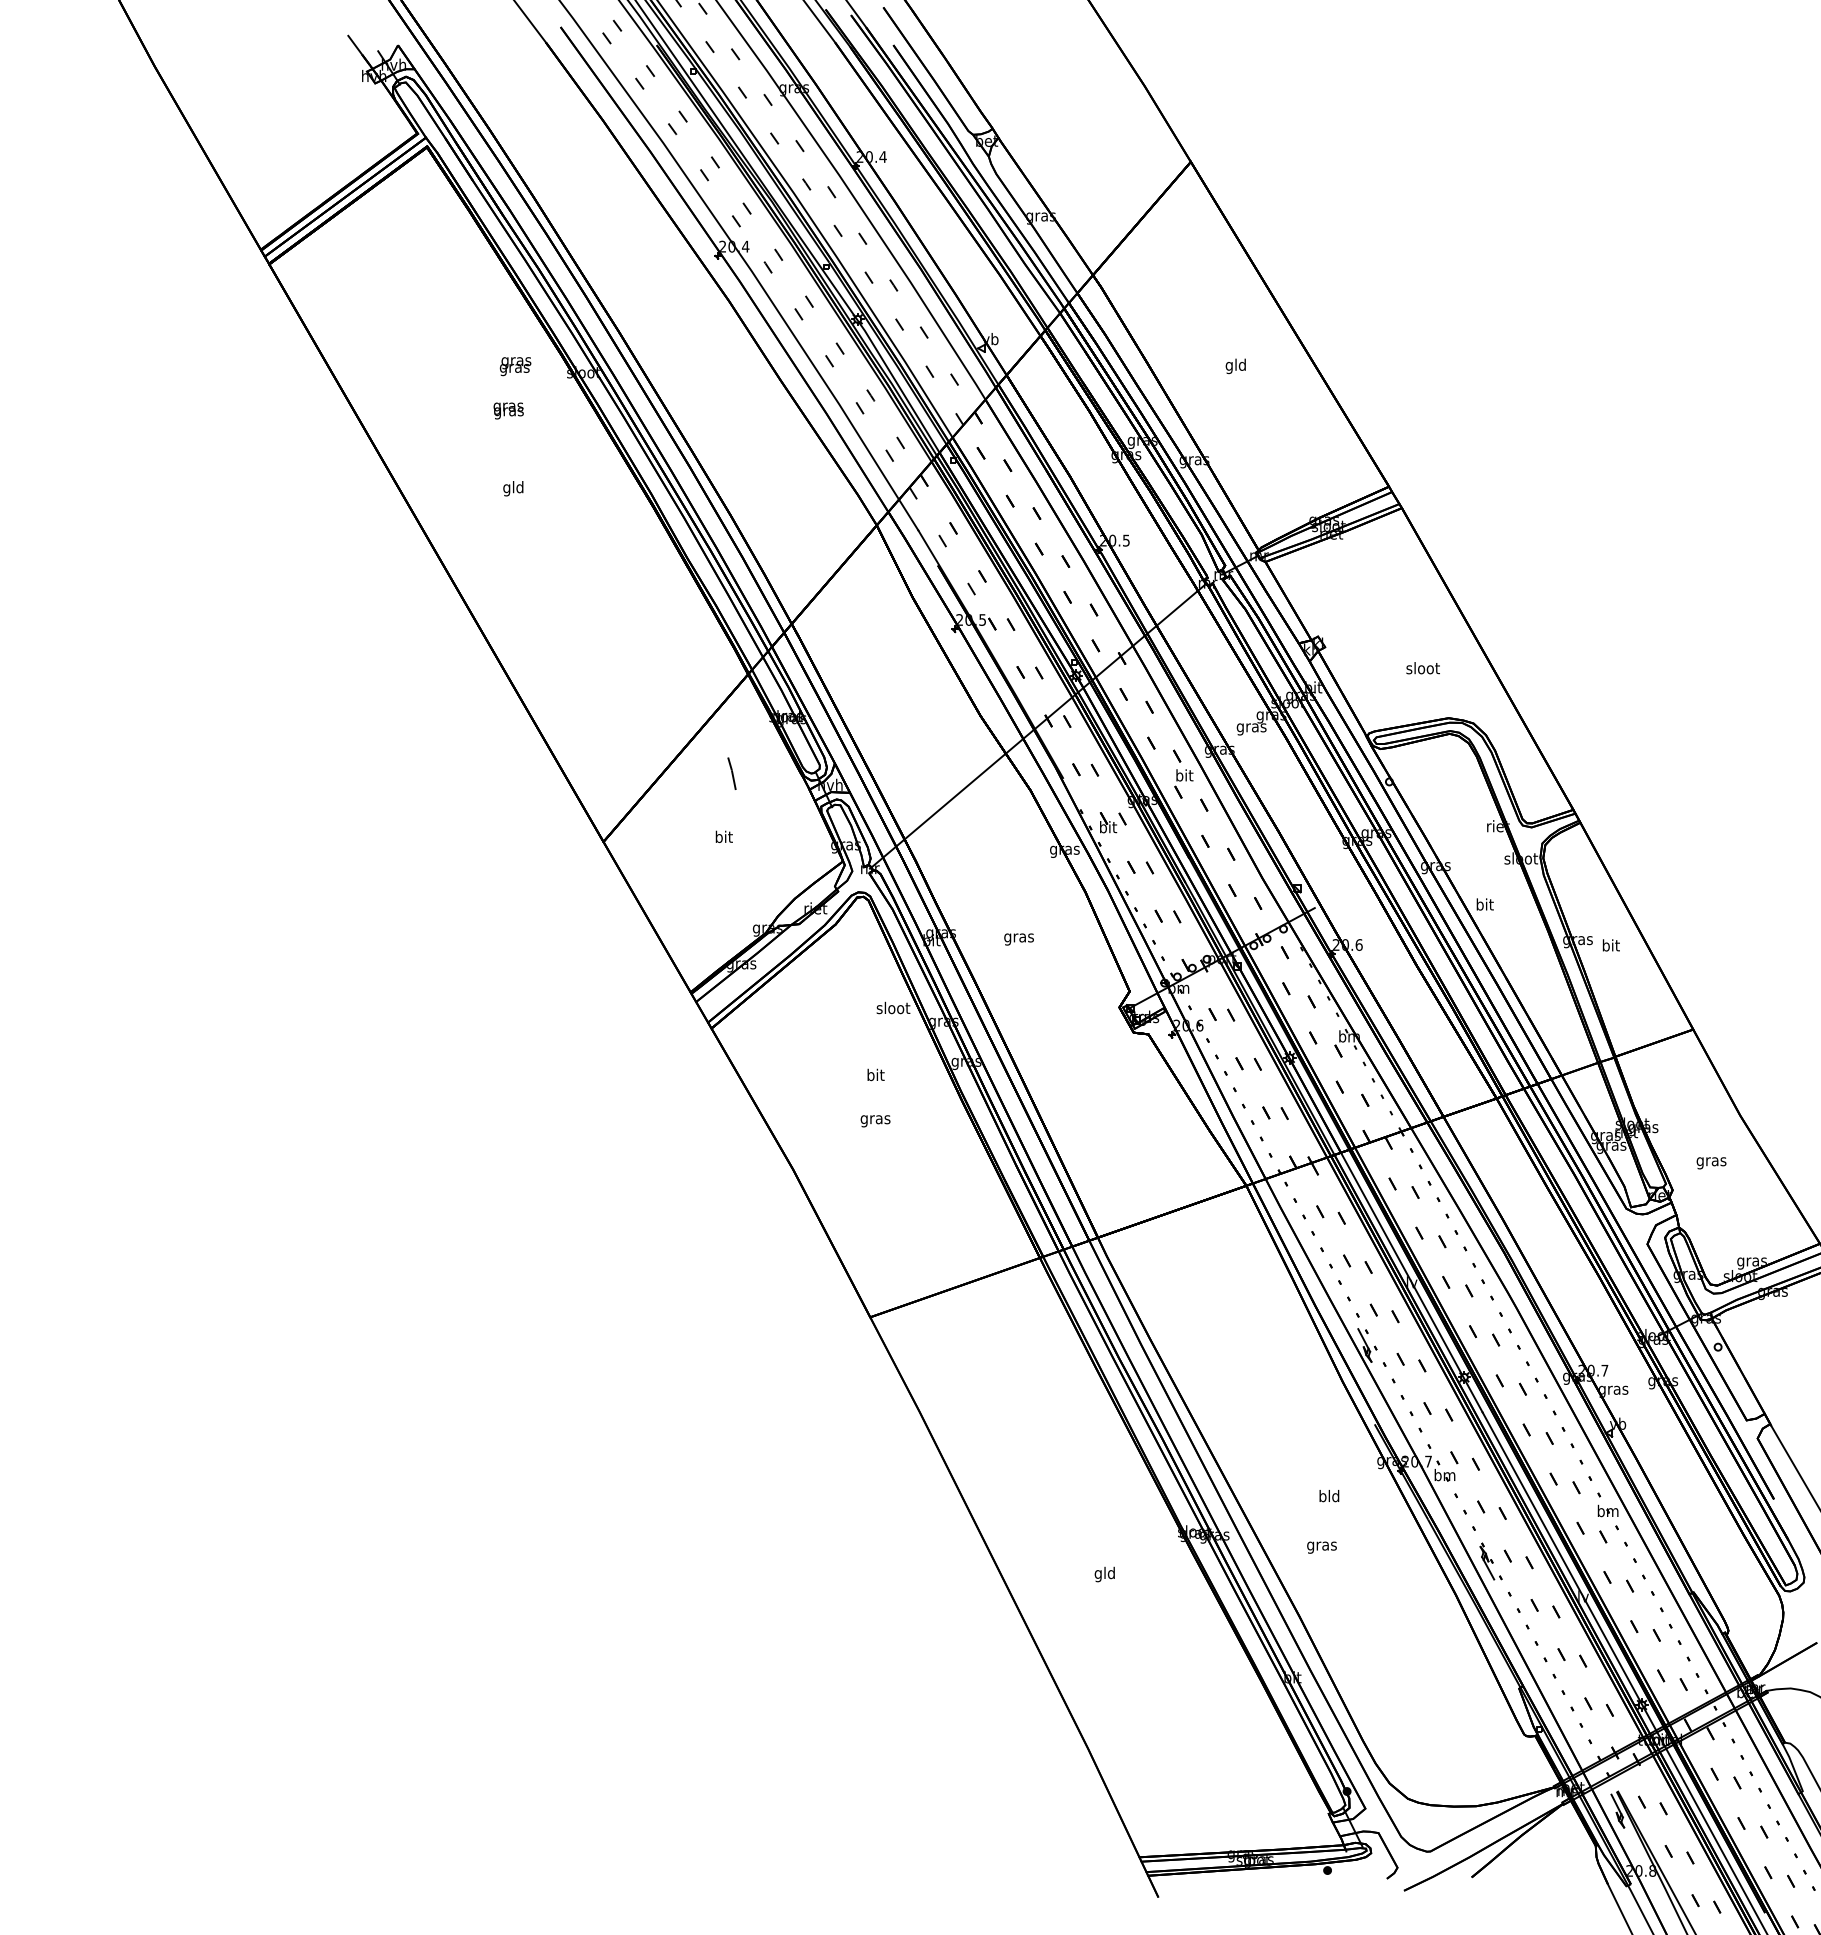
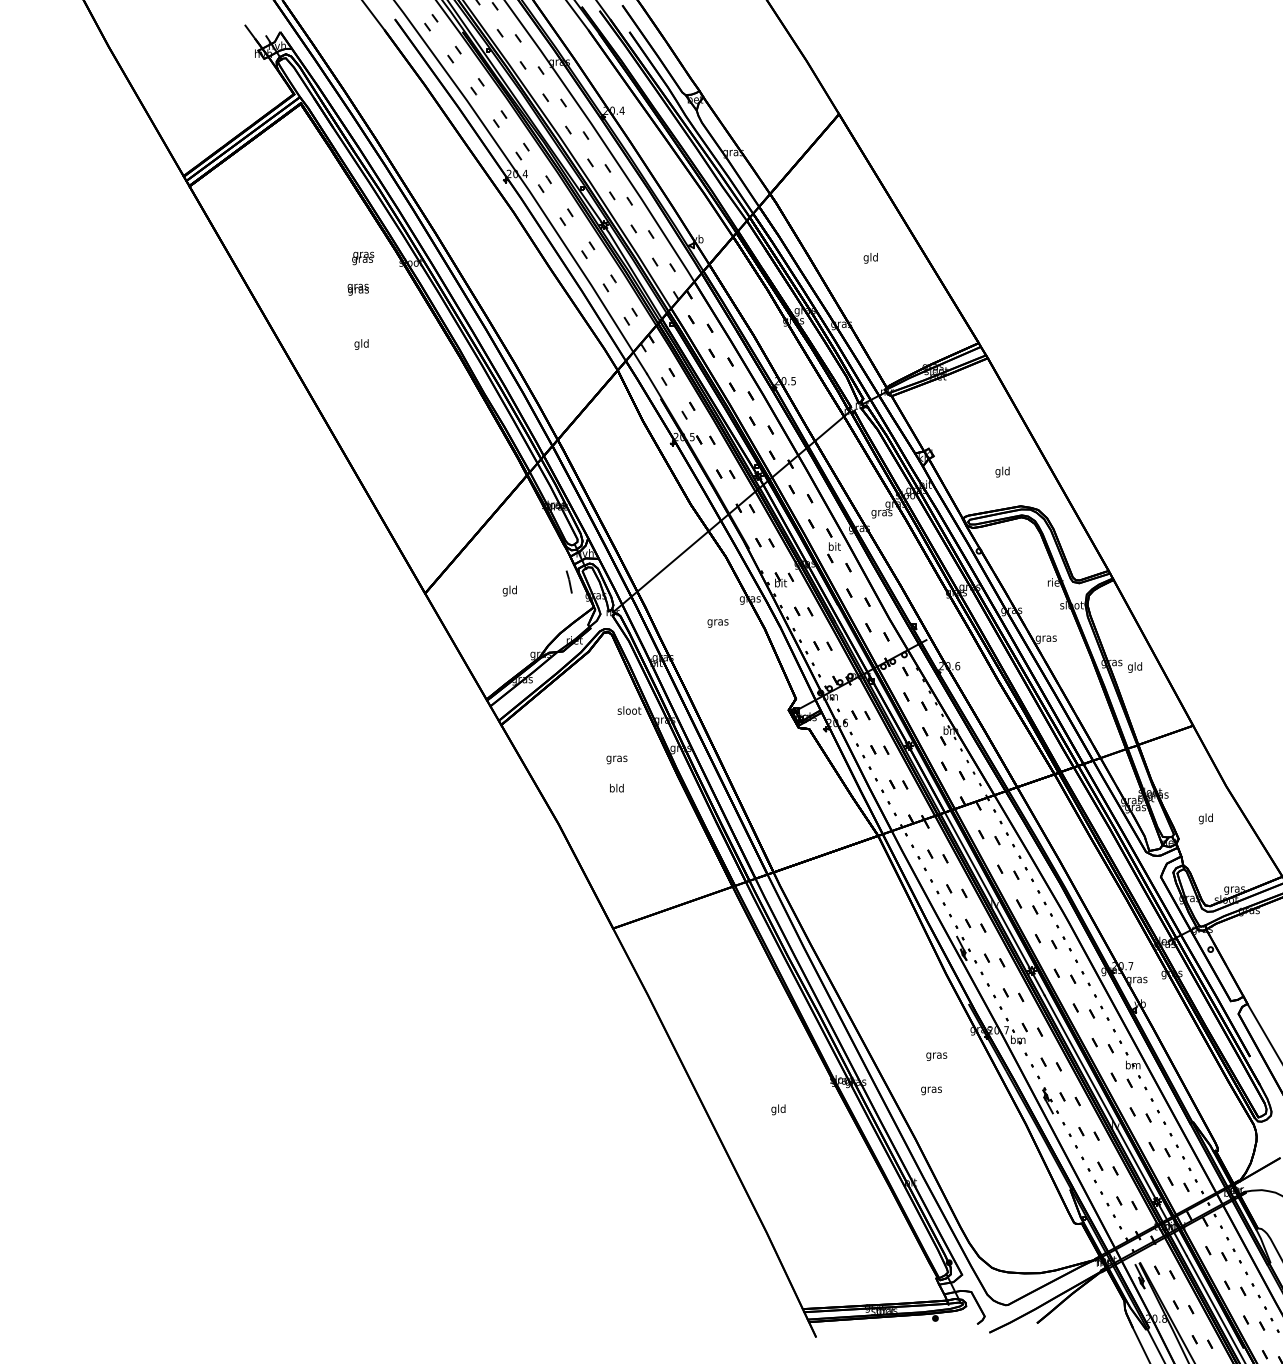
text: (1422, 669) -> (1002, 471), sloot -> gld
line: (731, 773) -> (568, 581), moved
text: (723, 838) -> (509, 591), bit -> gld
text: (1484, 905) -> (1046, 638), bit -> gras
text: (1018, 939) -> (717, 623), moved
text: (1610, 946) -> (1134, 667), bit -> gld
text: (875, 1076) -> (616, 758), bit -> gras
text: (875, 1119) -> (616, 789), gras -> bld
text: (1711, 1161) -> (1206, 818), gras -> gld
text: (1329, 1497) -> (936, 1055), bld -> gras

